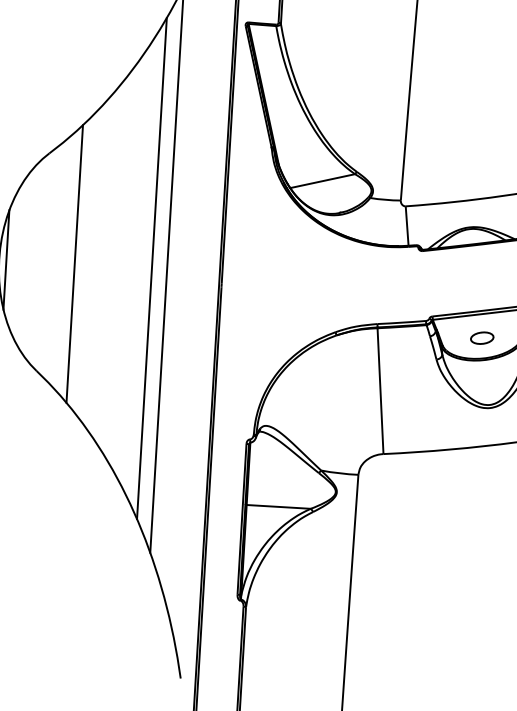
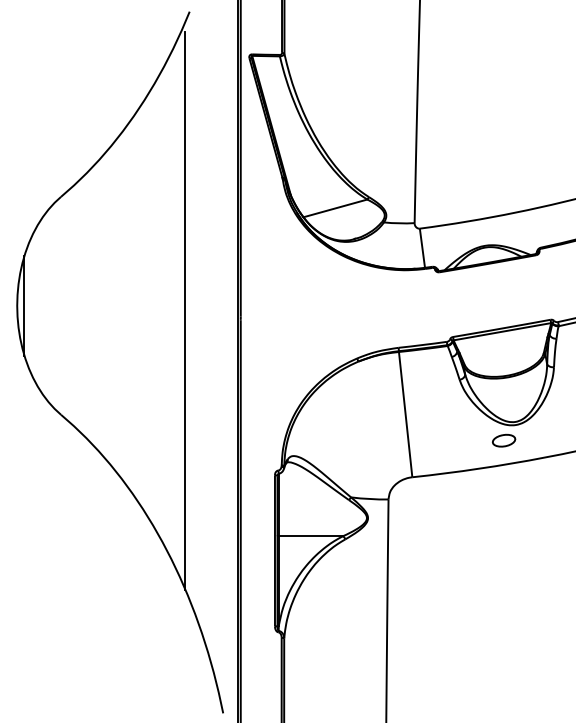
line: (74, 263) -> (92, 305), removed
line: (152, 268) -> (170, 305), removed
part: (482, 337) -> (504, 440), moved

